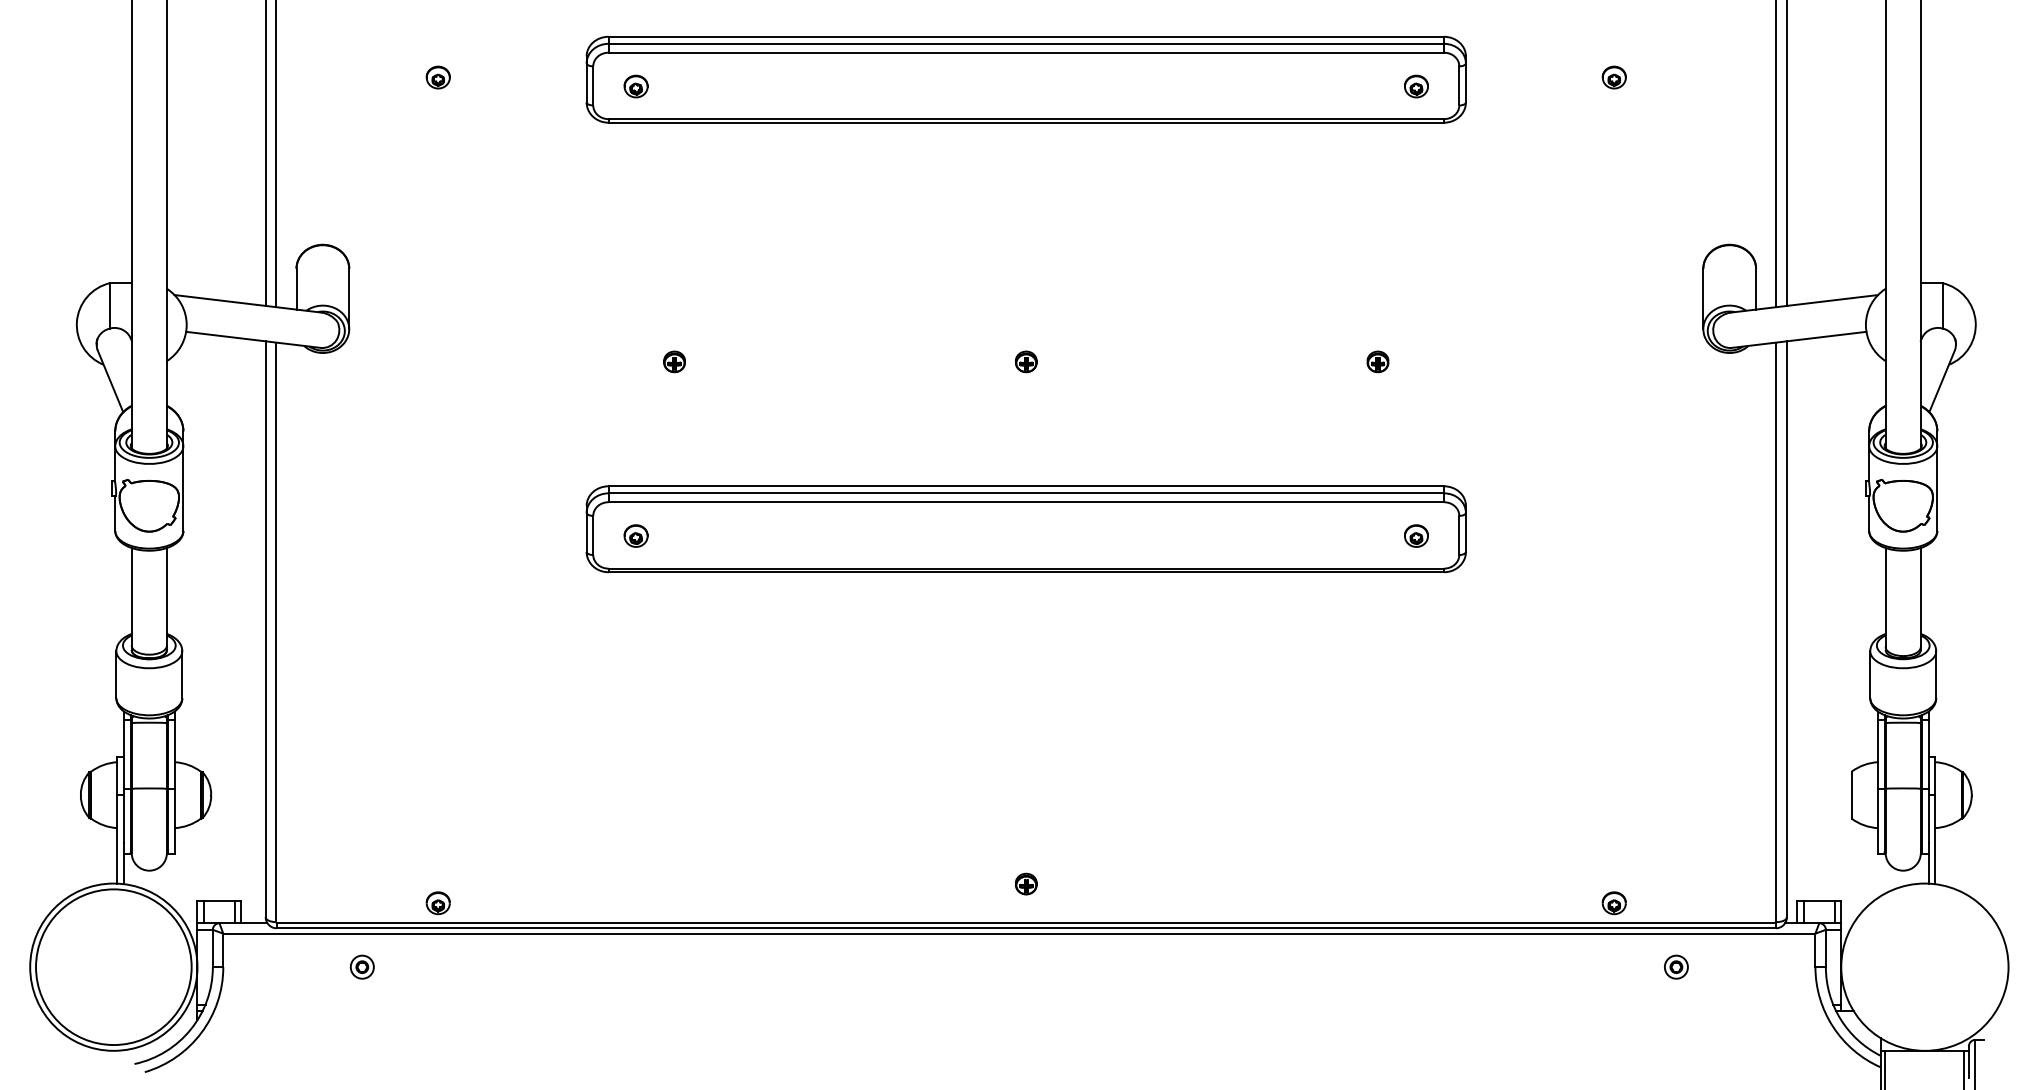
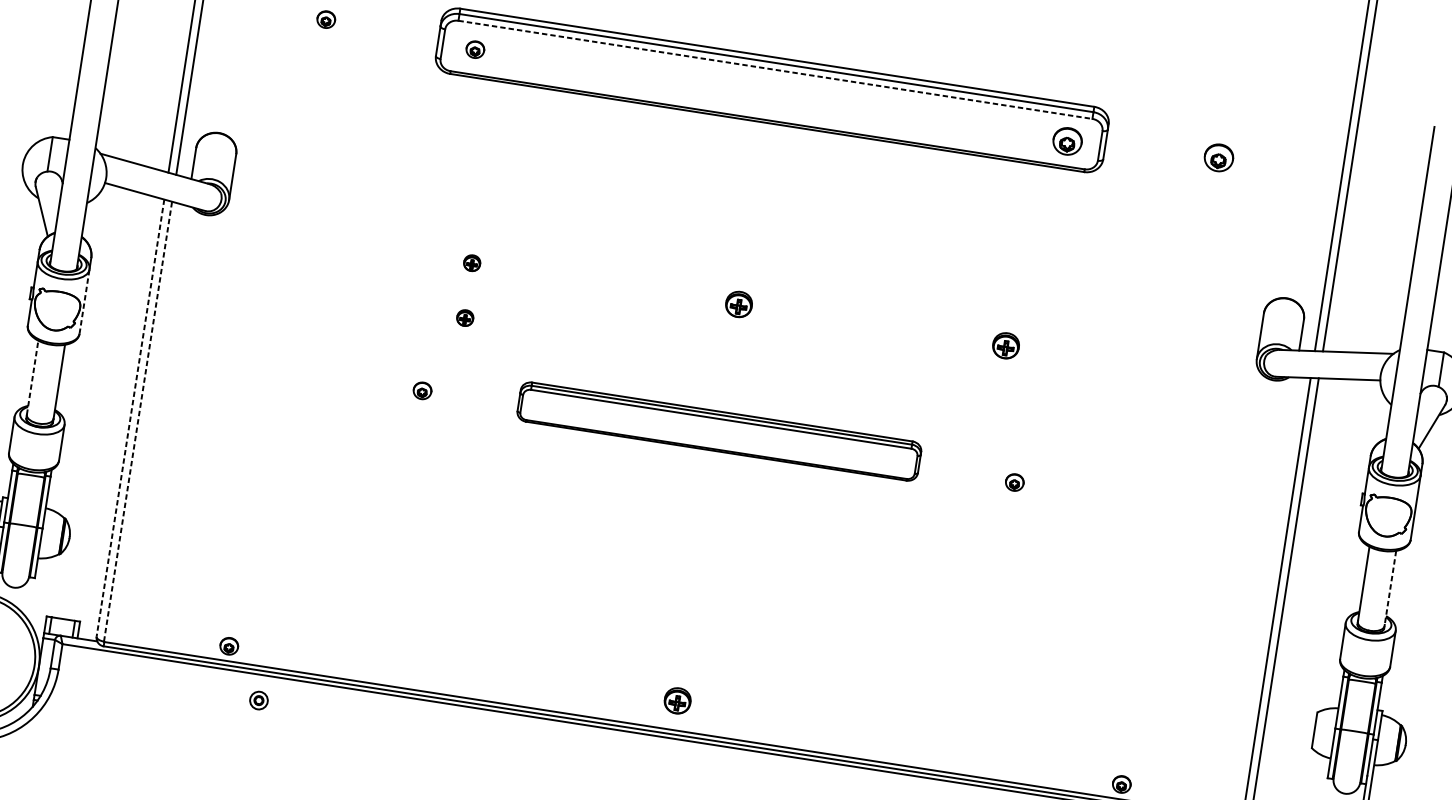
line: (1026, 52) -> (775, 69), solid -> dashed
part: (1613, 77) -> (1218, 157), size x1.6
part: (1416, 86) -> (1067, 141), size x1.6
part: (1026, 361) -> (739, 304), size x1.6
part: (1377, 361) -> (1005, 345), size x1.6
part: (676, 433) -> (465, 317), added
line: (183, 488) -> (84, 301), solid -> dashed
part: (1025, 529) -> (718, 431), size x0.6
line: (131, 596) -> (32, 377), solid -> dashed
line: (1920, 596) -> (1390, 587), solid -> dashed
line: (265, 629) -> (130, 418), solid -> dashed
line: (276, 632) -> (138, 421), solid -> dashed
part: (1026, 883) -> (678, 700), size x1.6
part: (361, 966) -> (258, 699), moved

